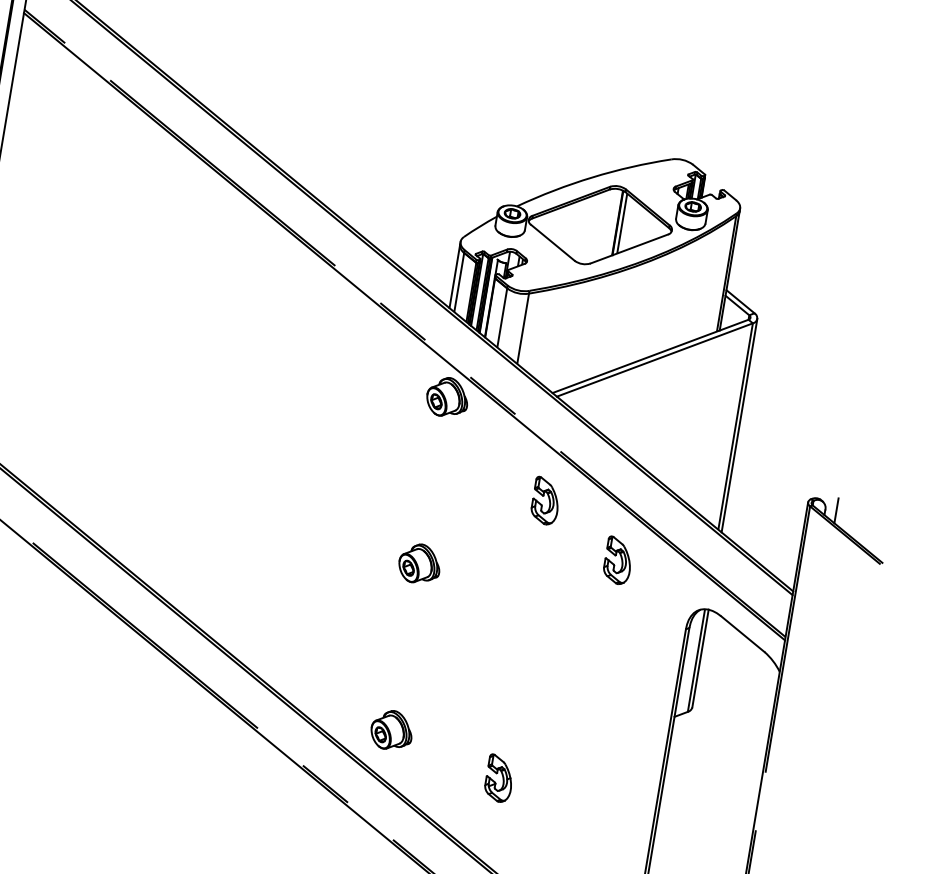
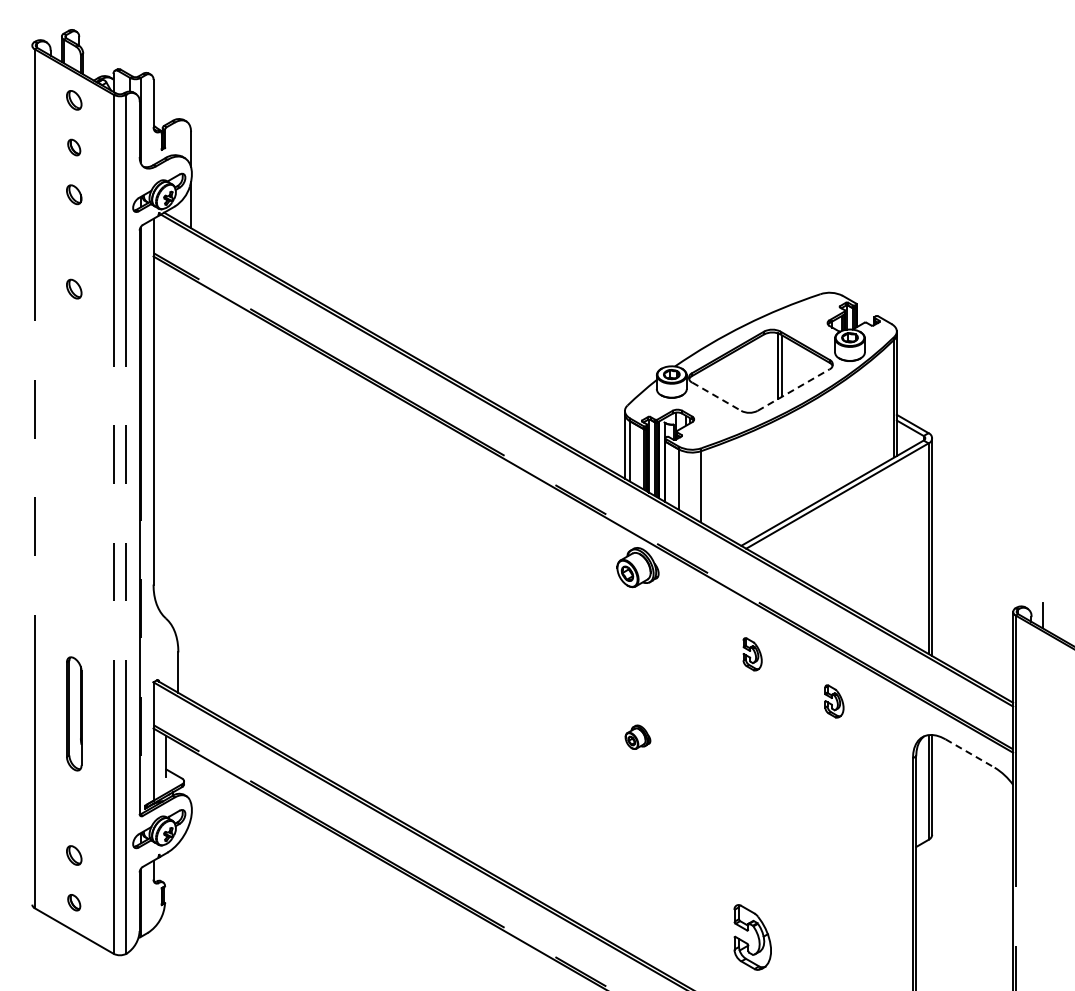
line: (553, 242) -> (717, 396), solid -> dashed
line: (629, 249) -> (793, 390), solid -> dashed
part: (545, 501) -> (752, 654), size x0.7
part: (618, 560) -> (834, 701), size x0.7
part: (419, 562) -> (637, 736), size x0.6
line: (743, 634) -> (970, 753), solid -> dashed
part: (391, 729) -> (637, 906), removed
part: (499, 778) -> (752, 937), size x1.4

